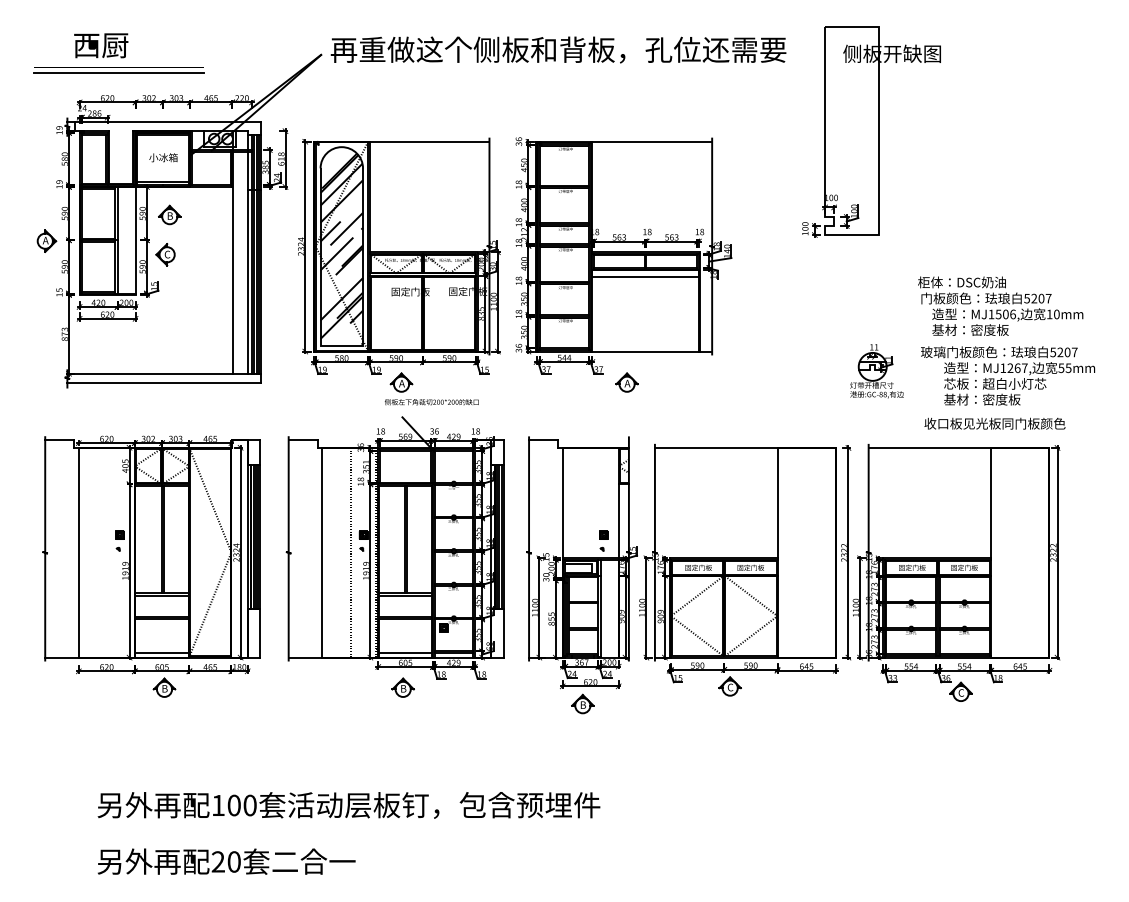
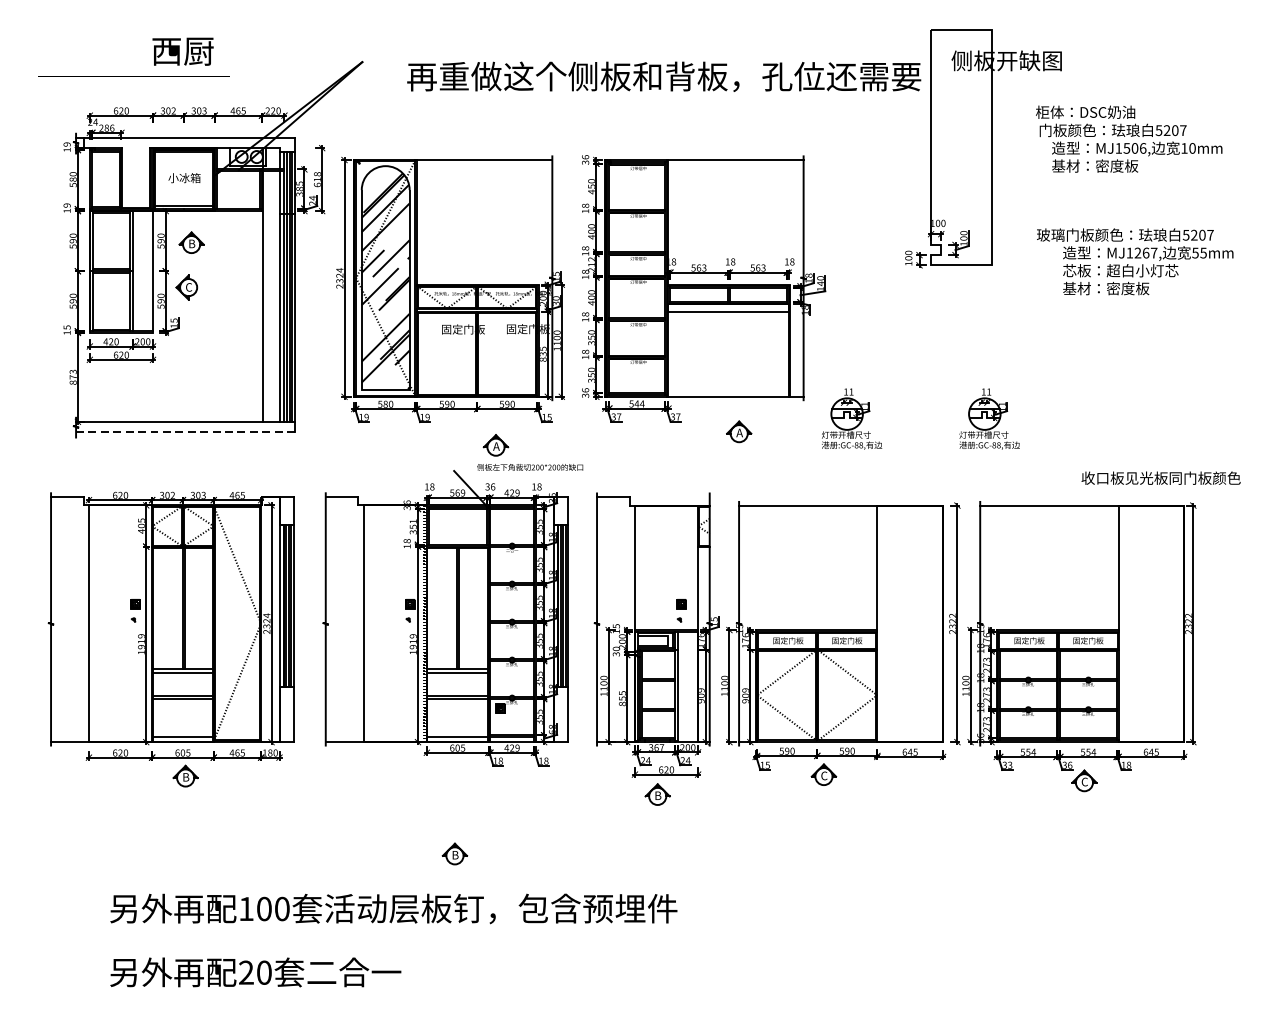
text: (101, 45) -> (183, 51), moved
text: (558, 49) -> (664, 76), moved
line: (118, 73) -> (133, 83), removed
part: (46, 240) -> (52, 271), removed
text: (1000, 305) -> (1128, 138), moved
part: (754, 371) -> (851, 419), added
text: (1008, 375) -> (1135, 261), moved
line: (164, 382) -> (185, 431), solid -> dashed
part: (626, 382) -> (738, 431), moved
part: (431, 399) -> (529, 464), moved
text: (994, 423) -> (1160, 477), moved
line: (351, 552) -> (396, 623), removed
part: (402, 687) -> (454, 853), moved

